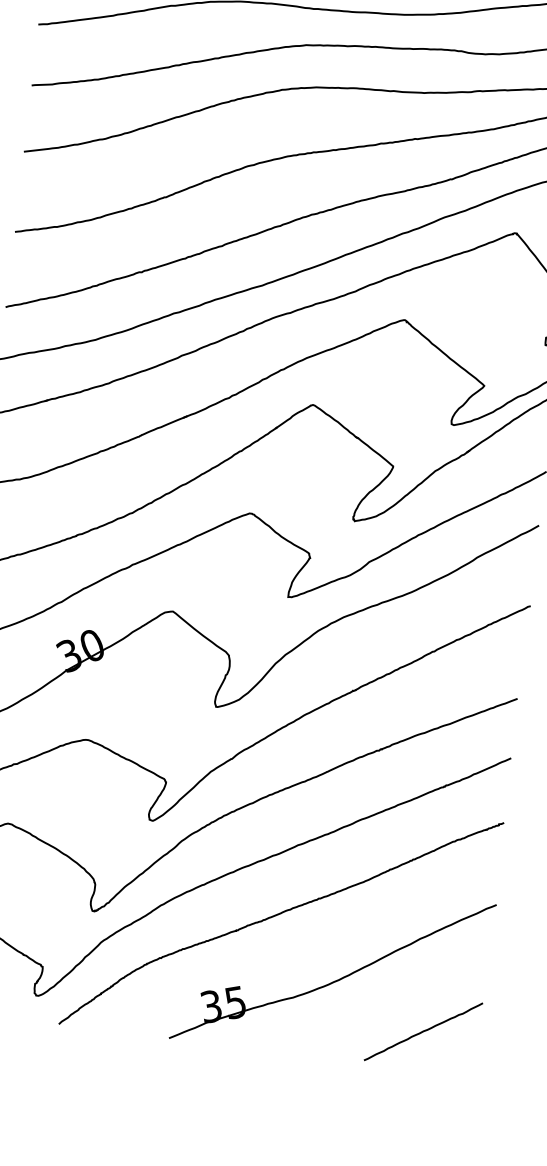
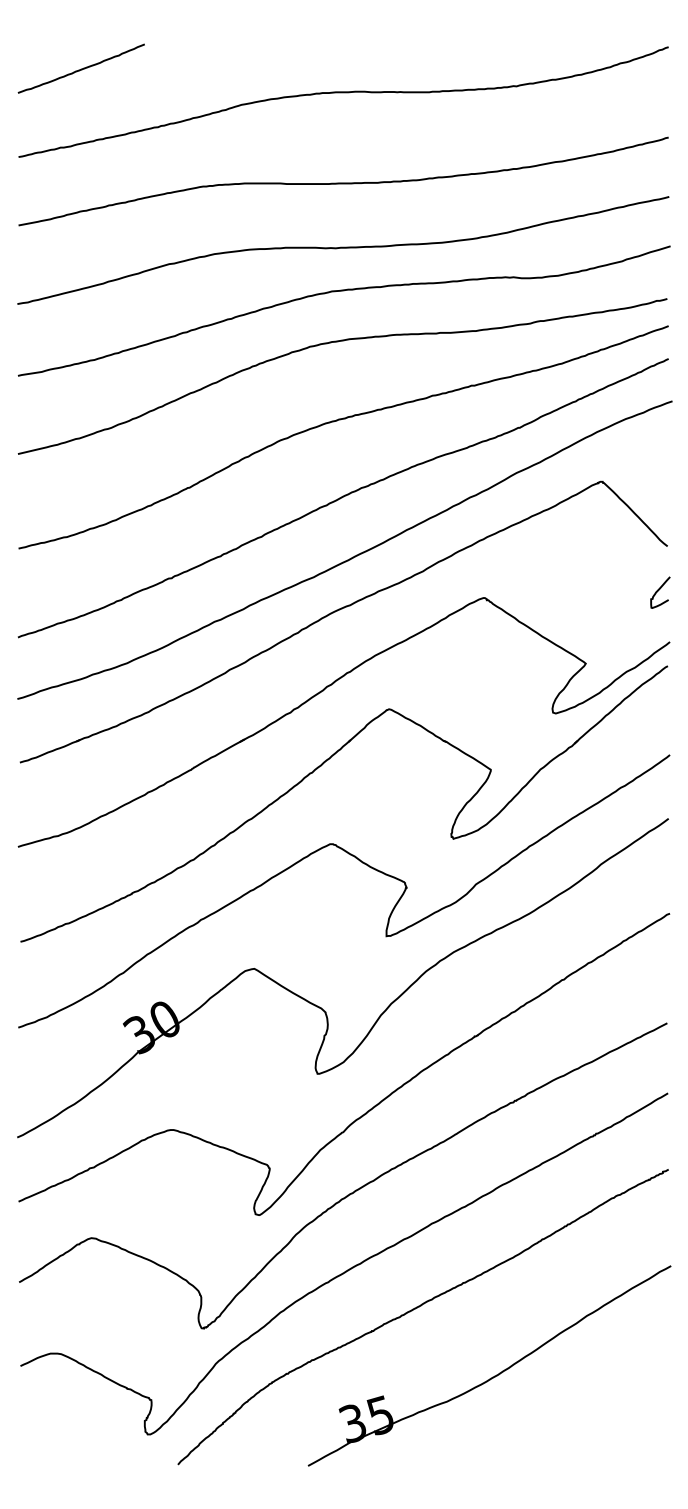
curve: (422, 1031) -> (602, 1423), removed

